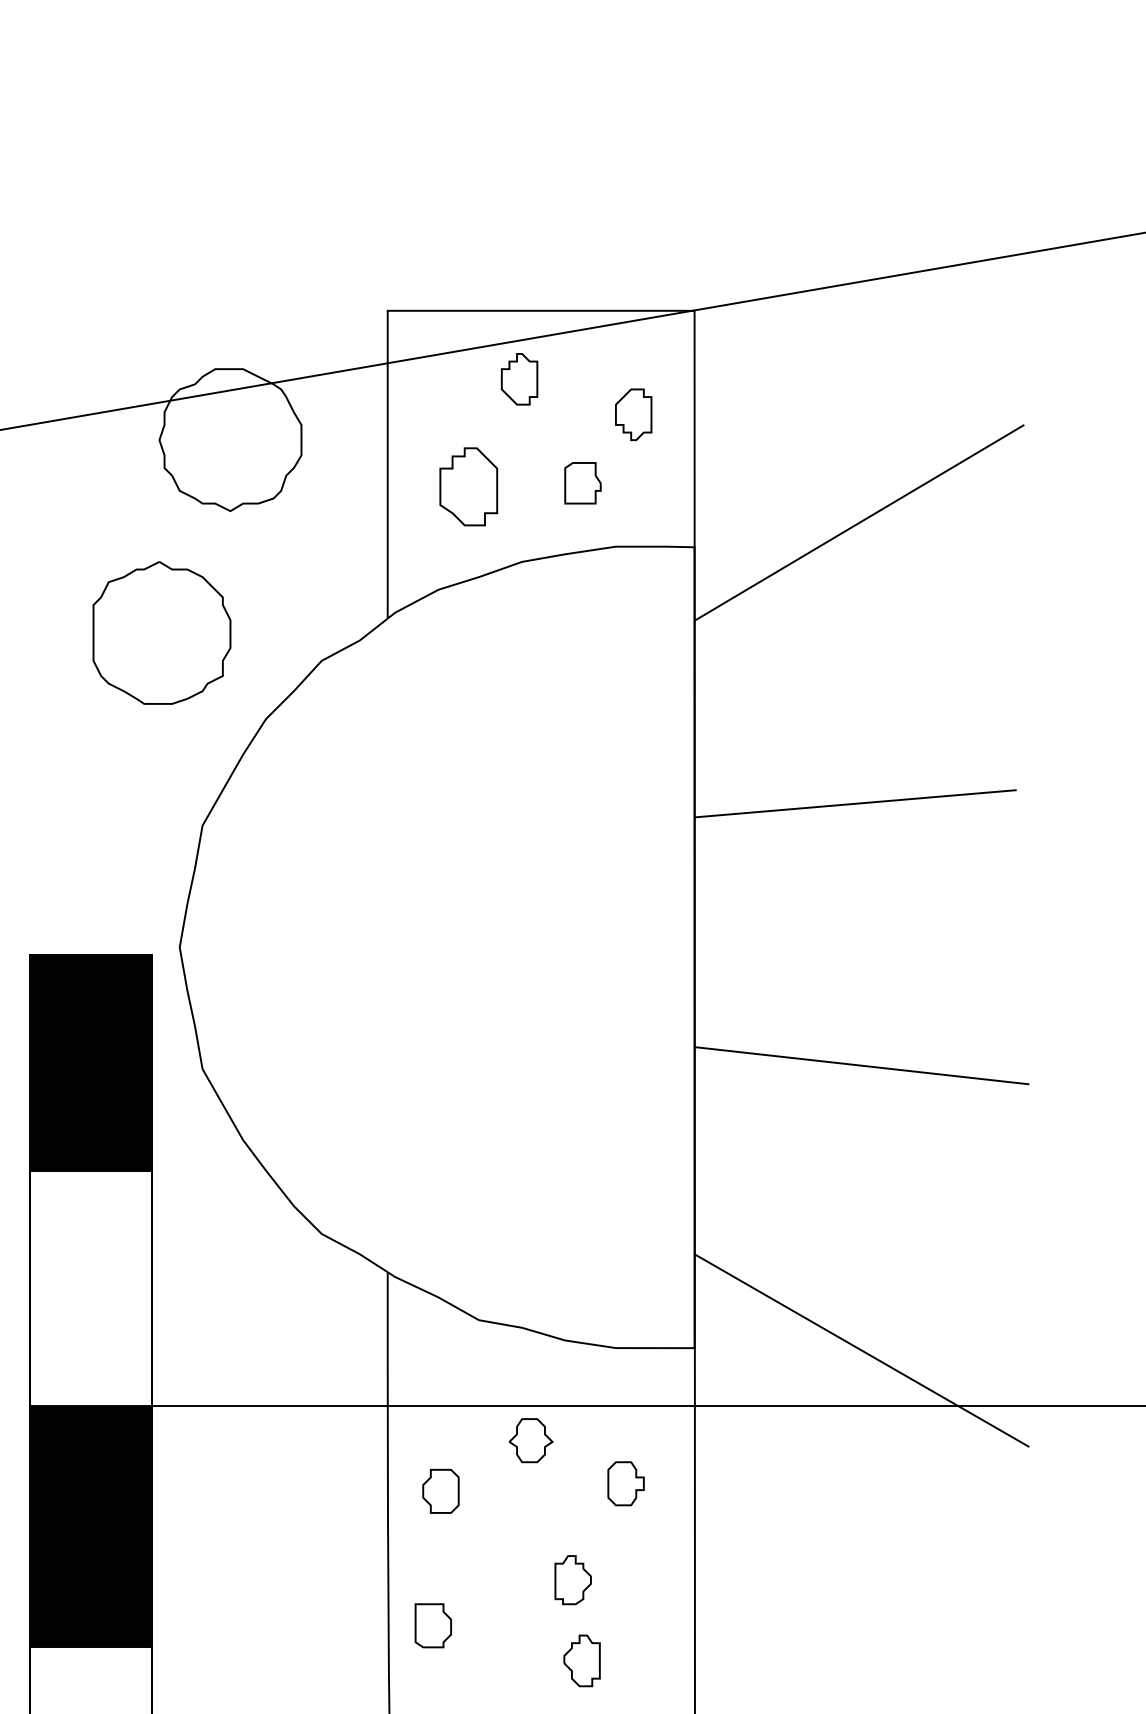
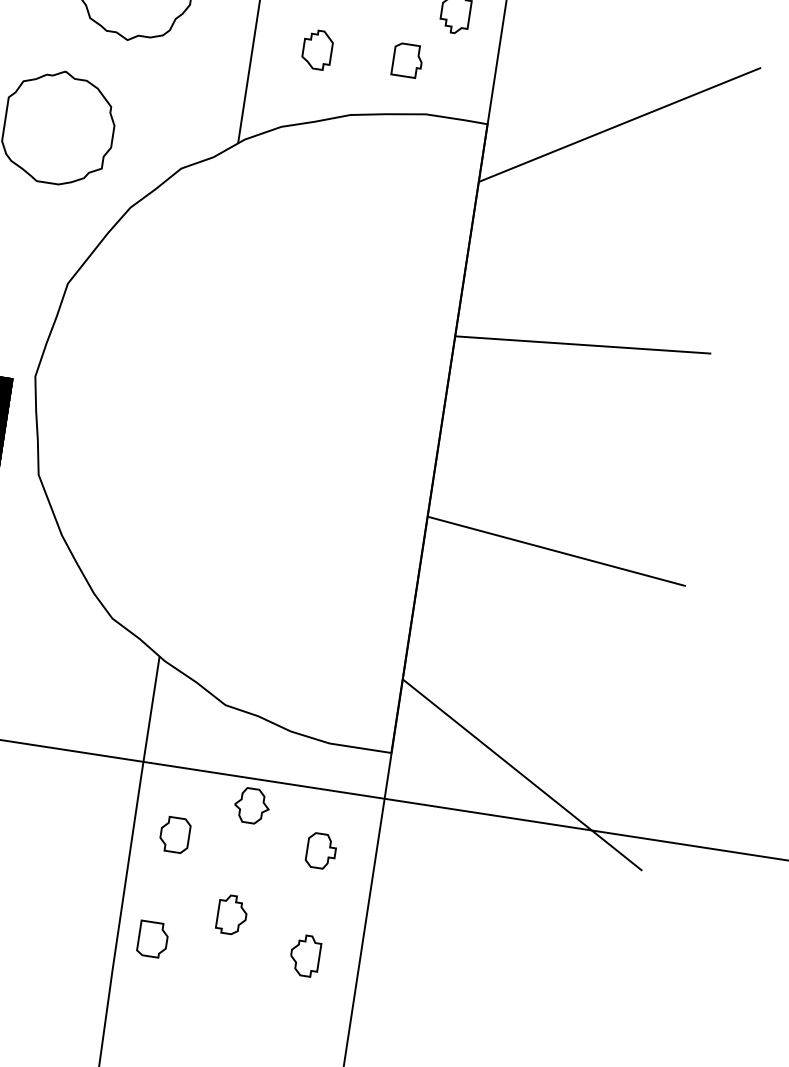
part: (468, 487) -> (317, 50), size x0.62
part: (572, 1580) -> (231, 915), moved
part: (581, 1660) -> (304, 955), moved

